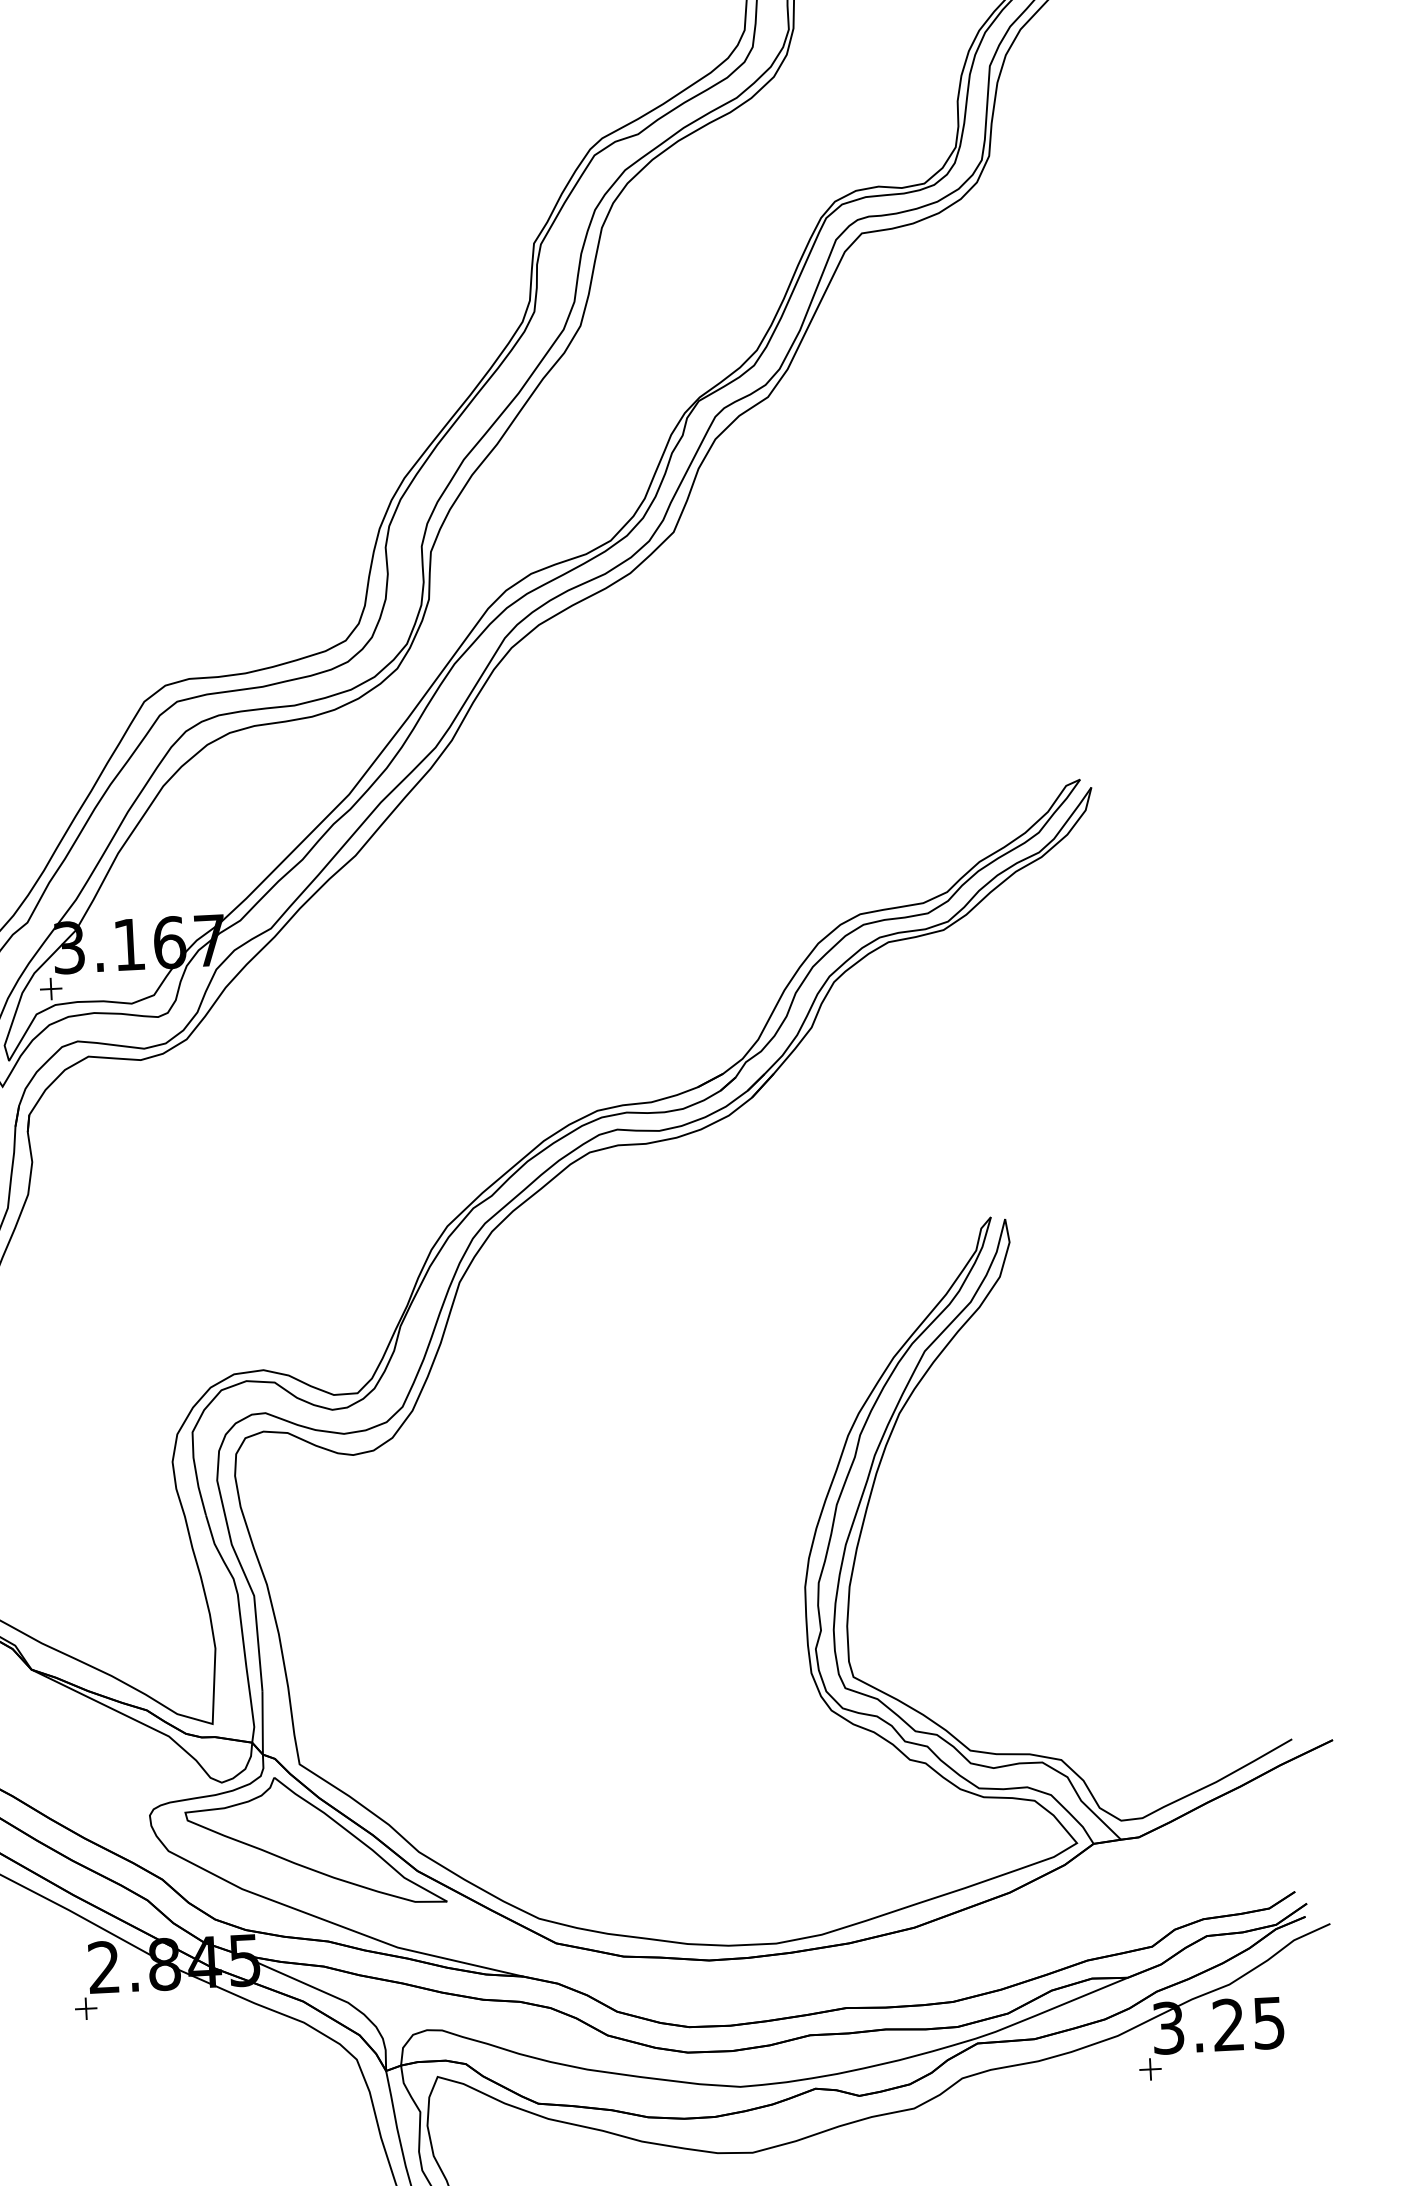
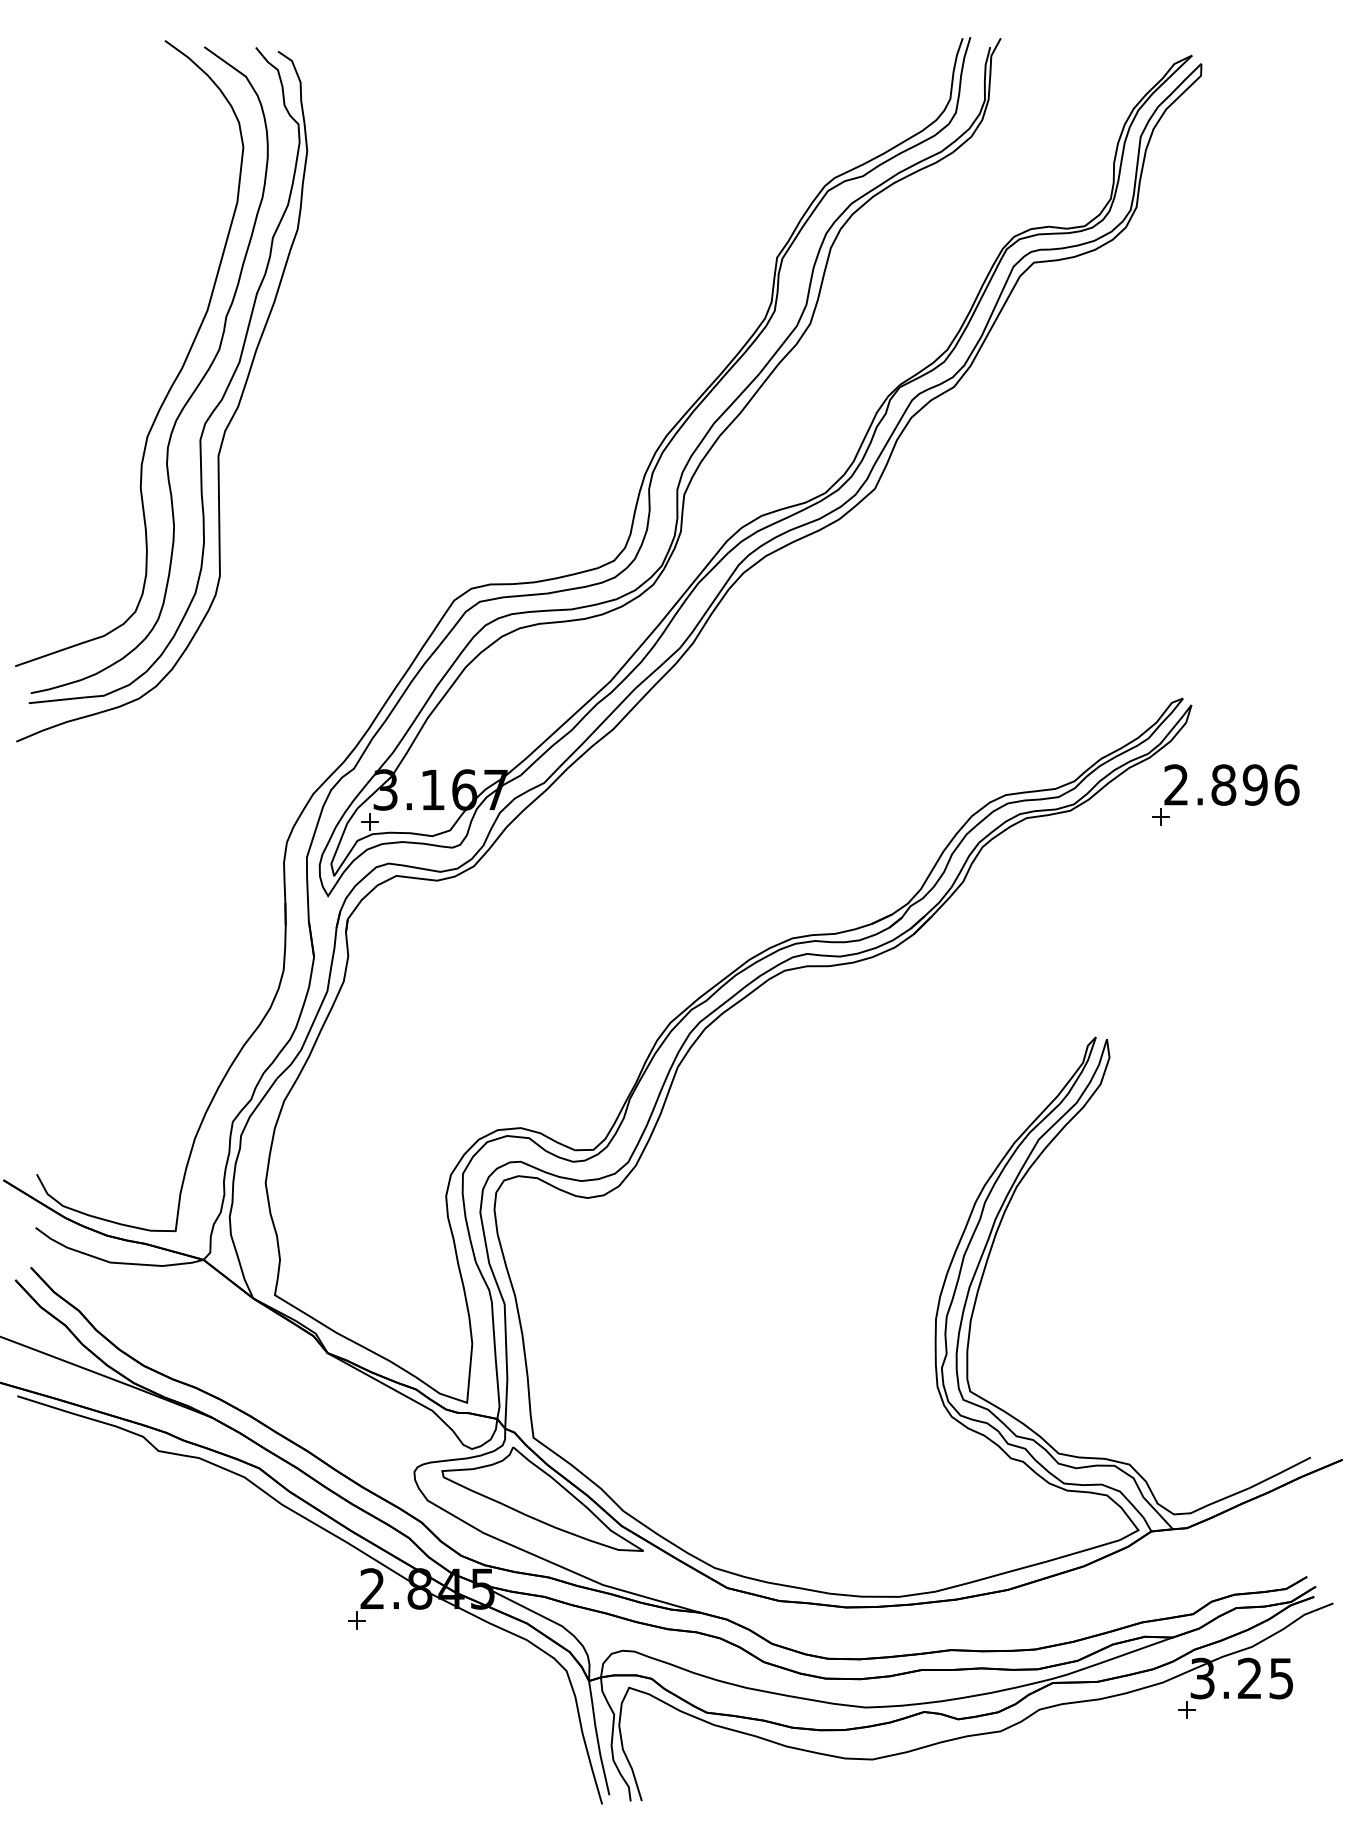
part: (1140, 899) -> (1225, 794), added

